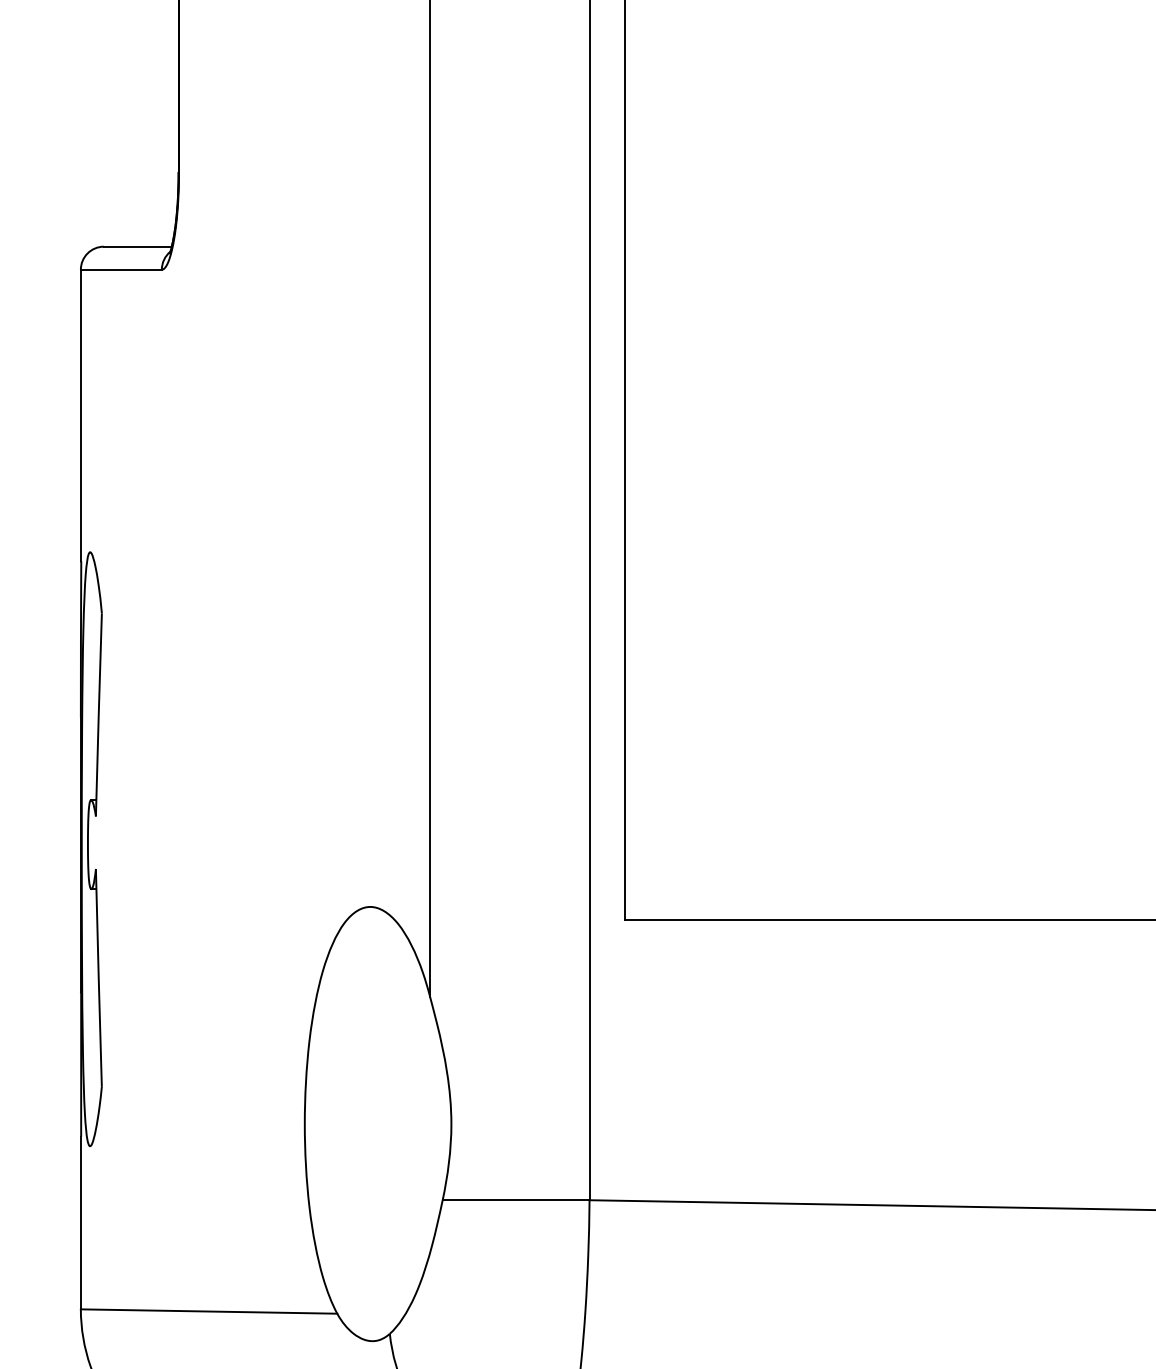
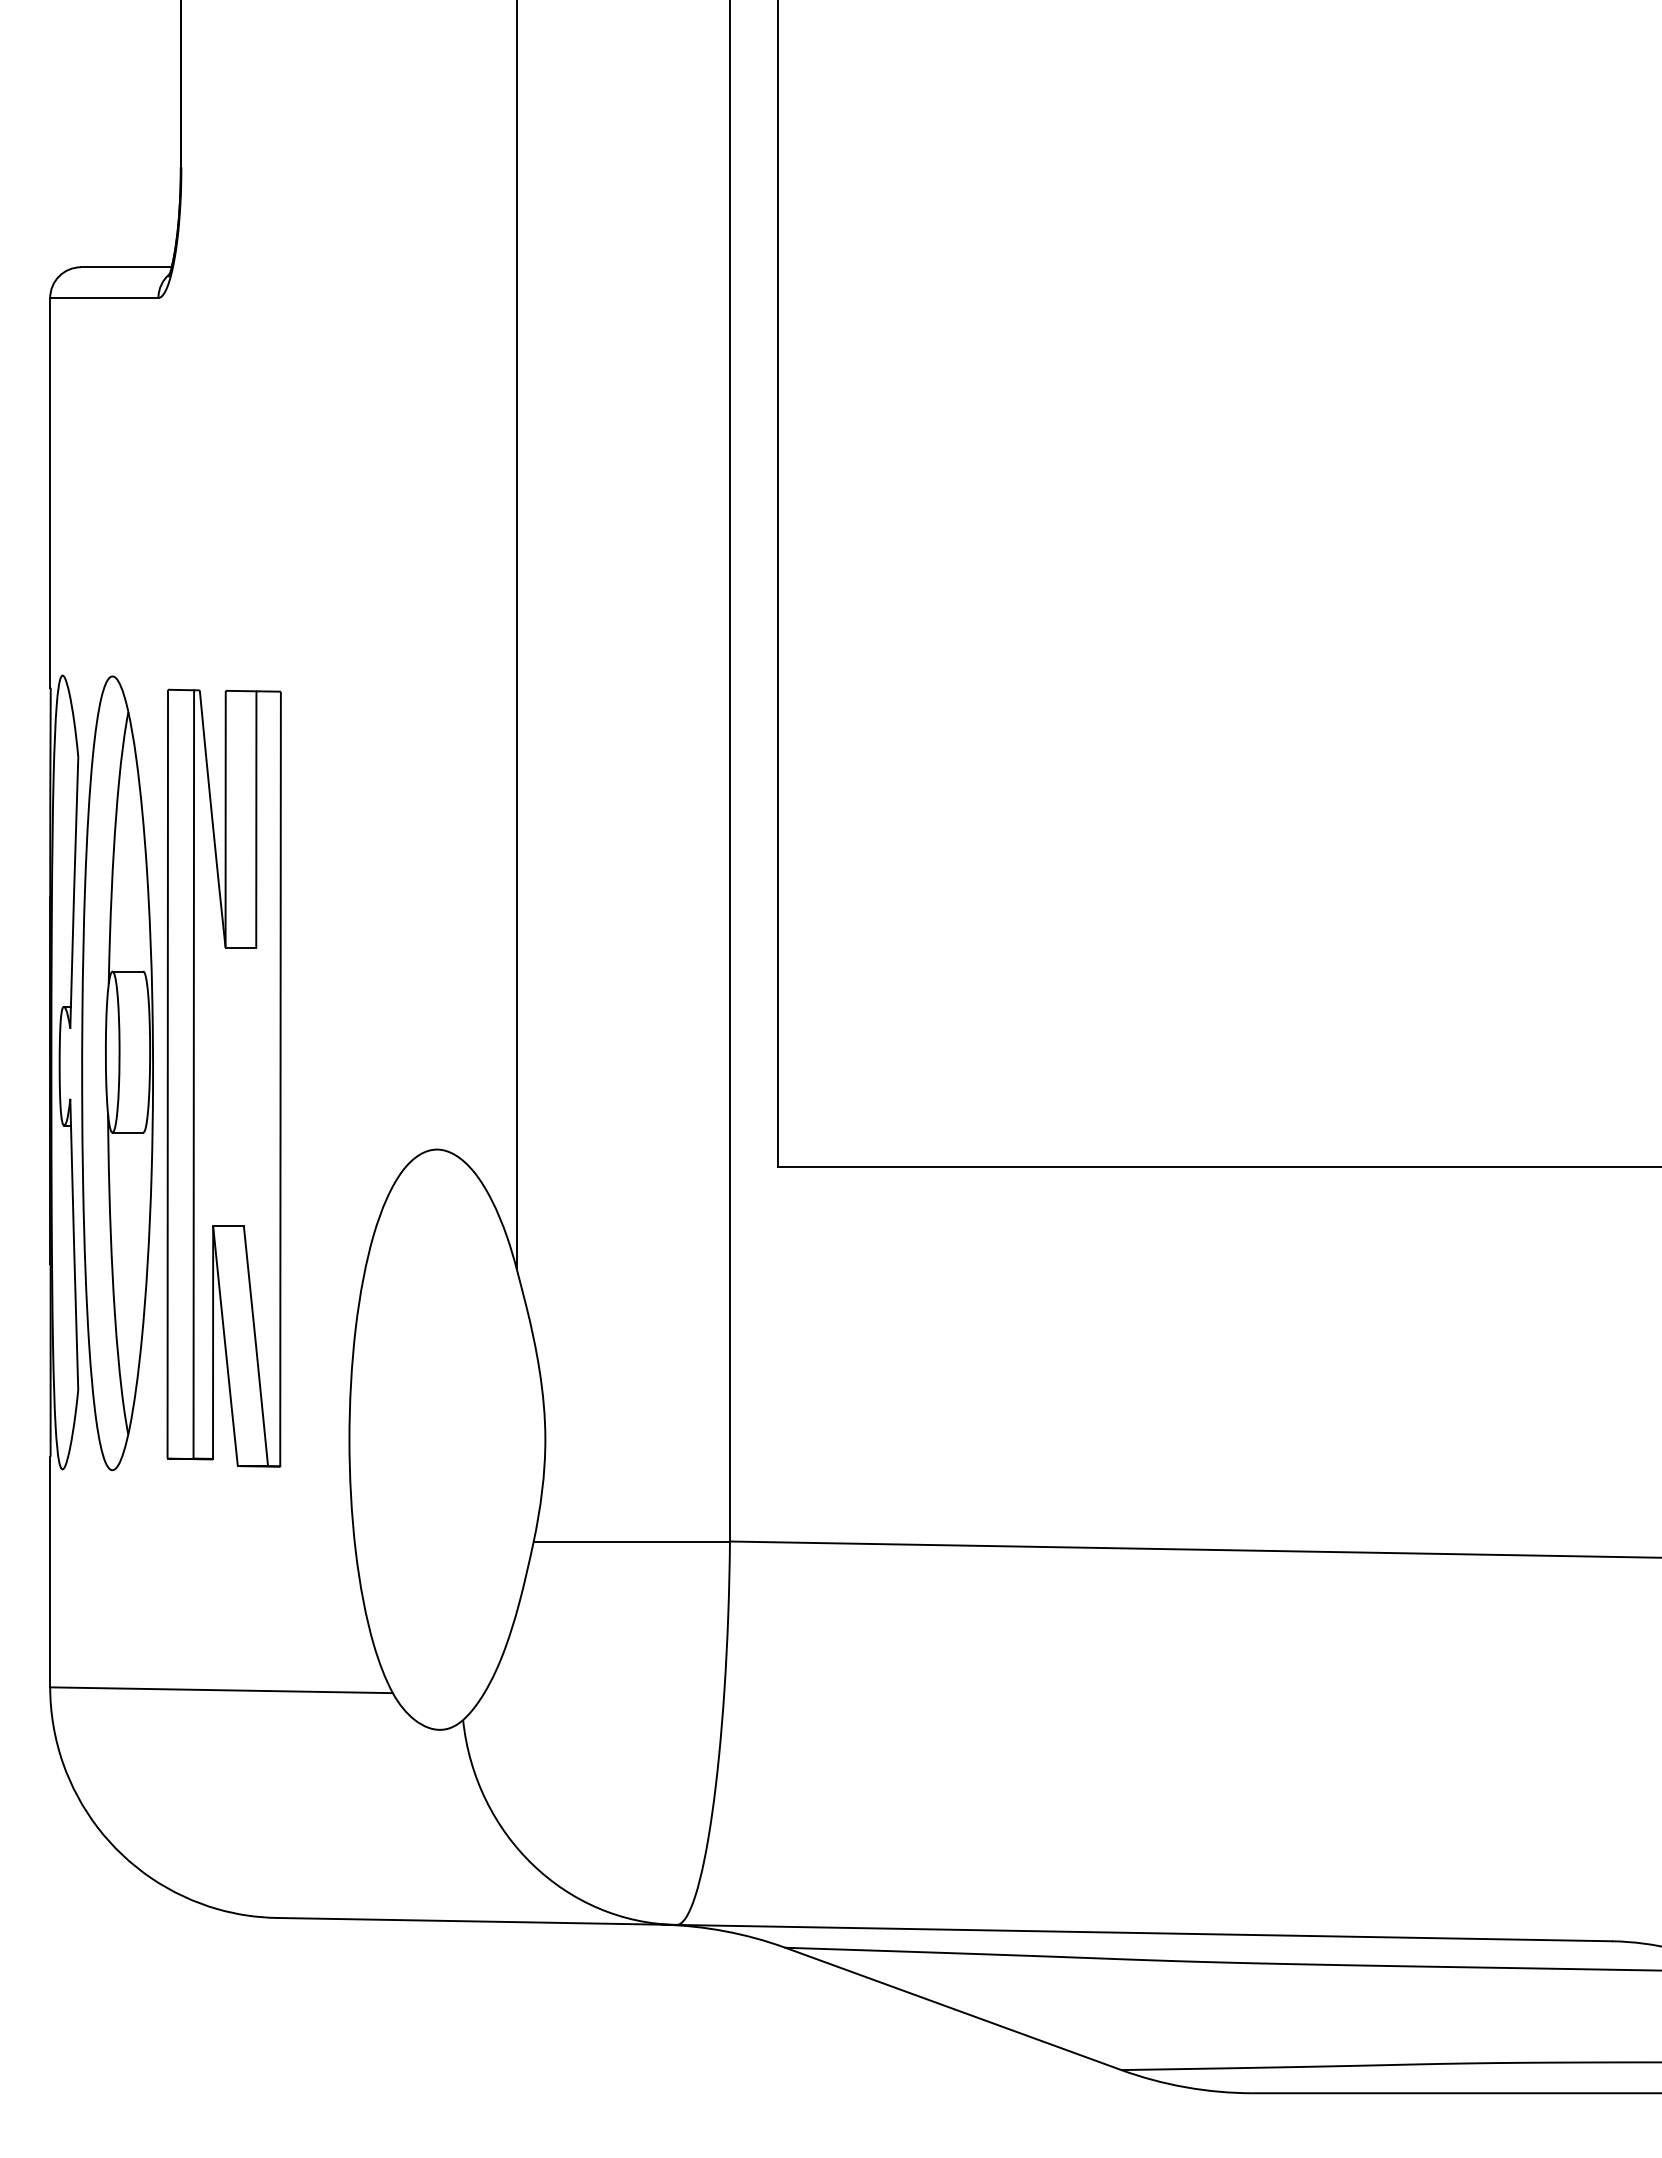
part: (131, 850) -> (117, 1073), added
part: (210, 853) -> (223, 1077), added

